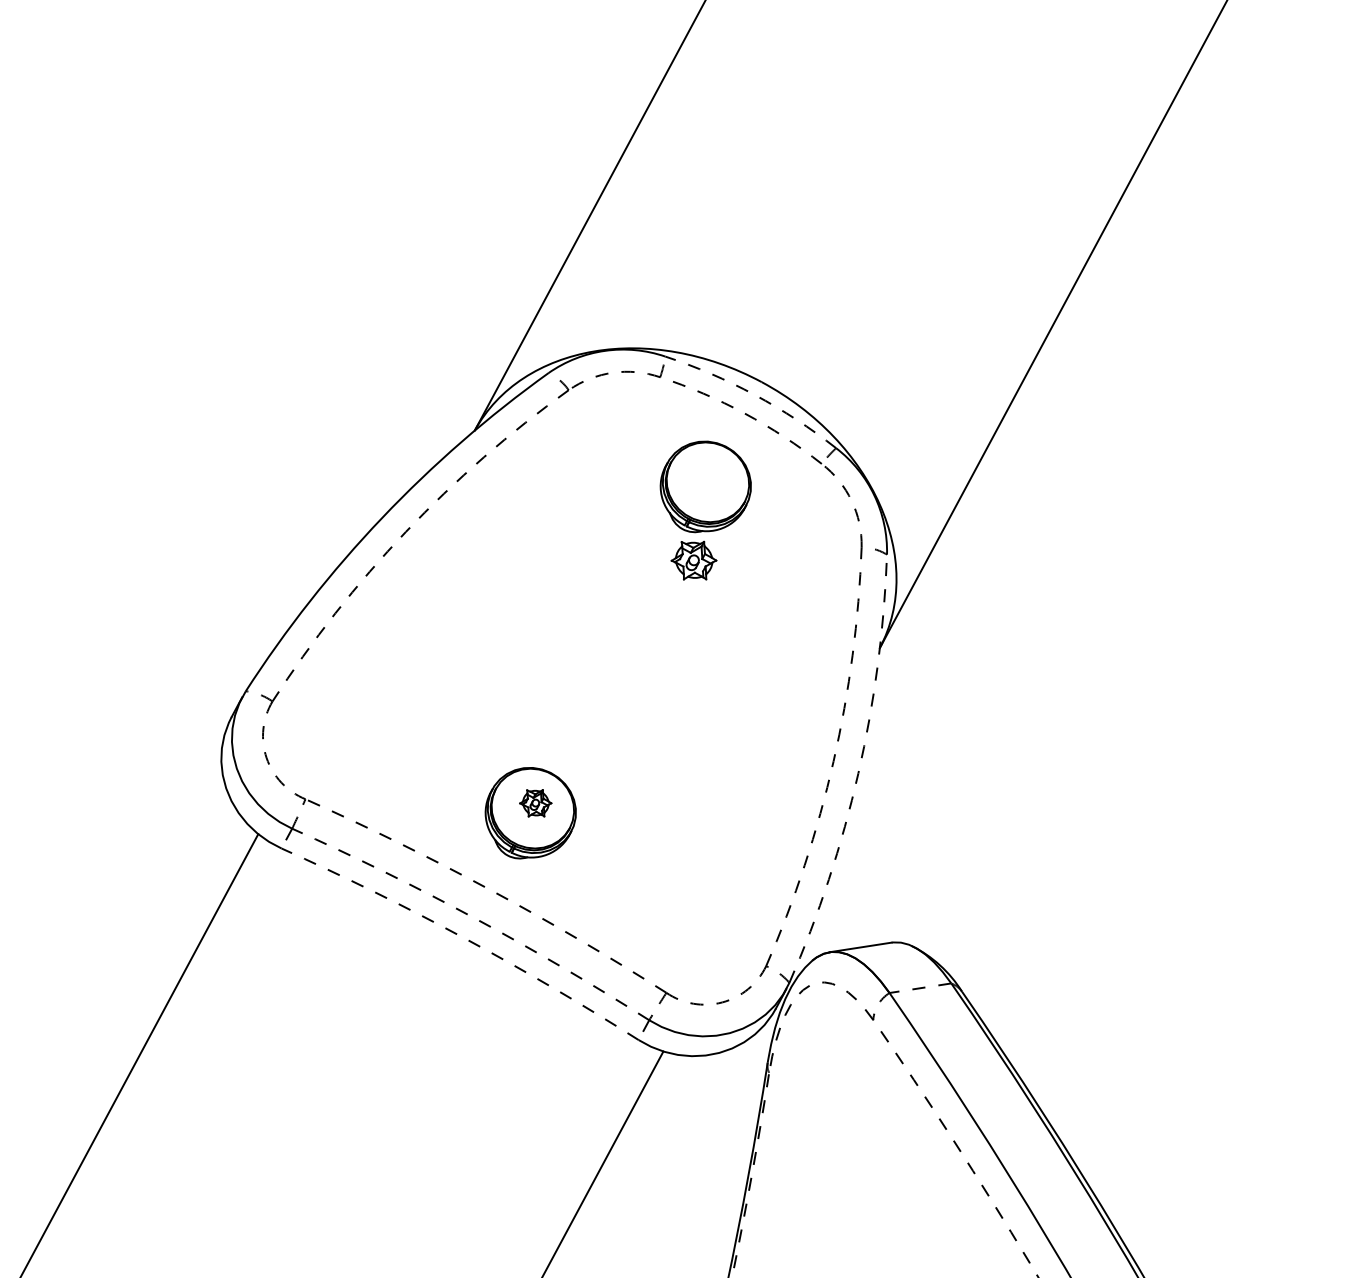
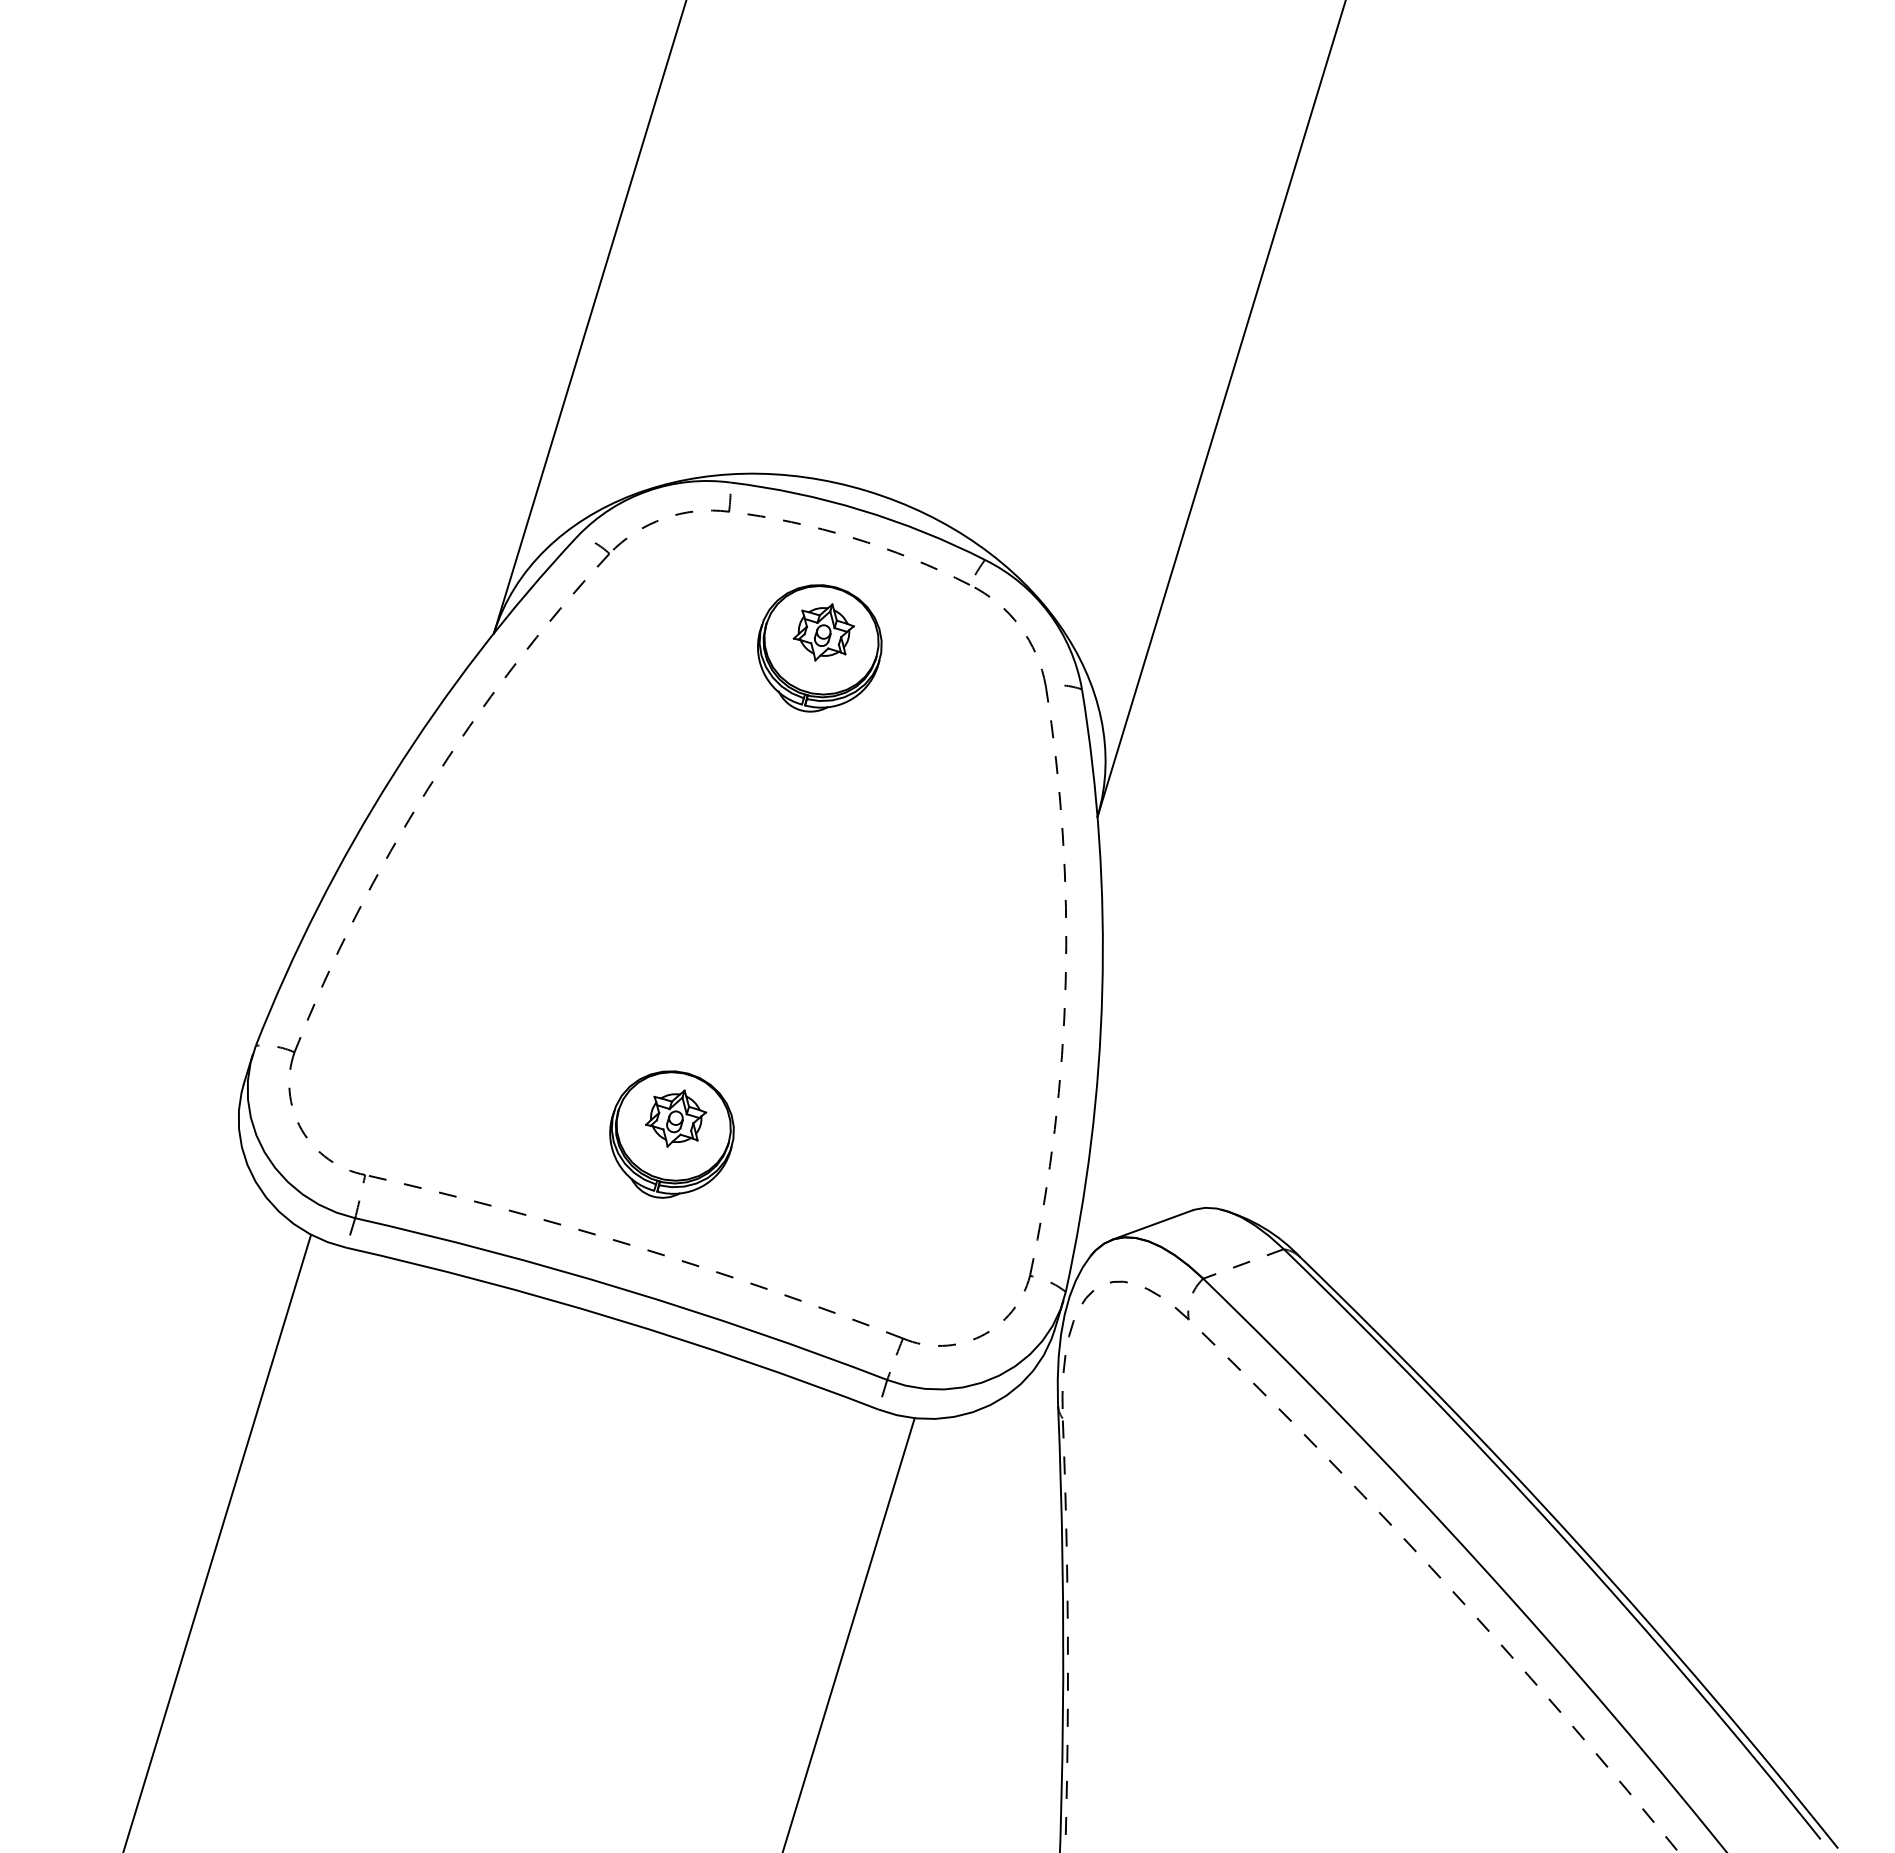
arc: (755, 395) -> (861, 510), dashed -> solid
part: (693, 560) -> (823, 632), moved
arc: (858, 773) -> (1102, 991), dashed -> solid
part: (536, 803) -> (676, 1118), size x1.43
arc: (474, 918) -> (624, 1289), dashed -> solid
arc: (463, 937) -> (615, 1318), dashed -> solid

